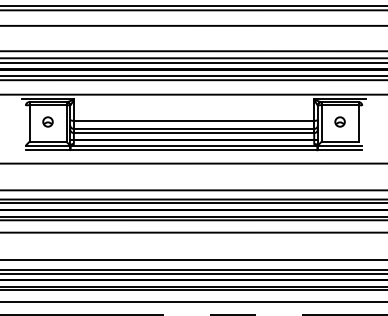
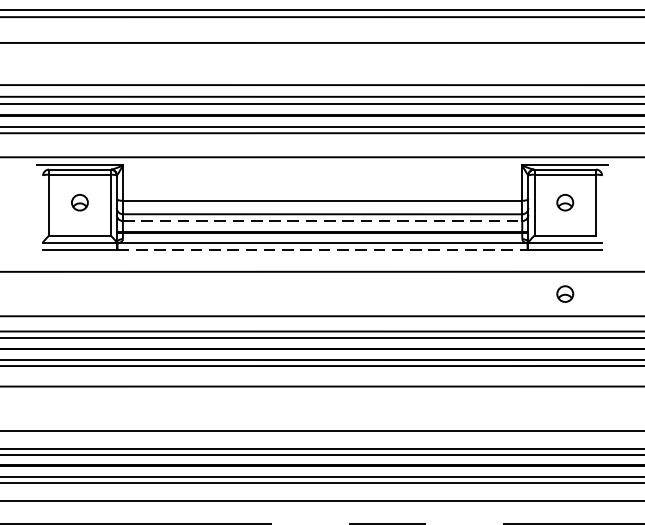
line: (194, 133) -> (323, 221), solid -> dashed
line: (194, 150) -> (323, 250), solid -> dashed
part: (339, 176) -> (564, 293), added

